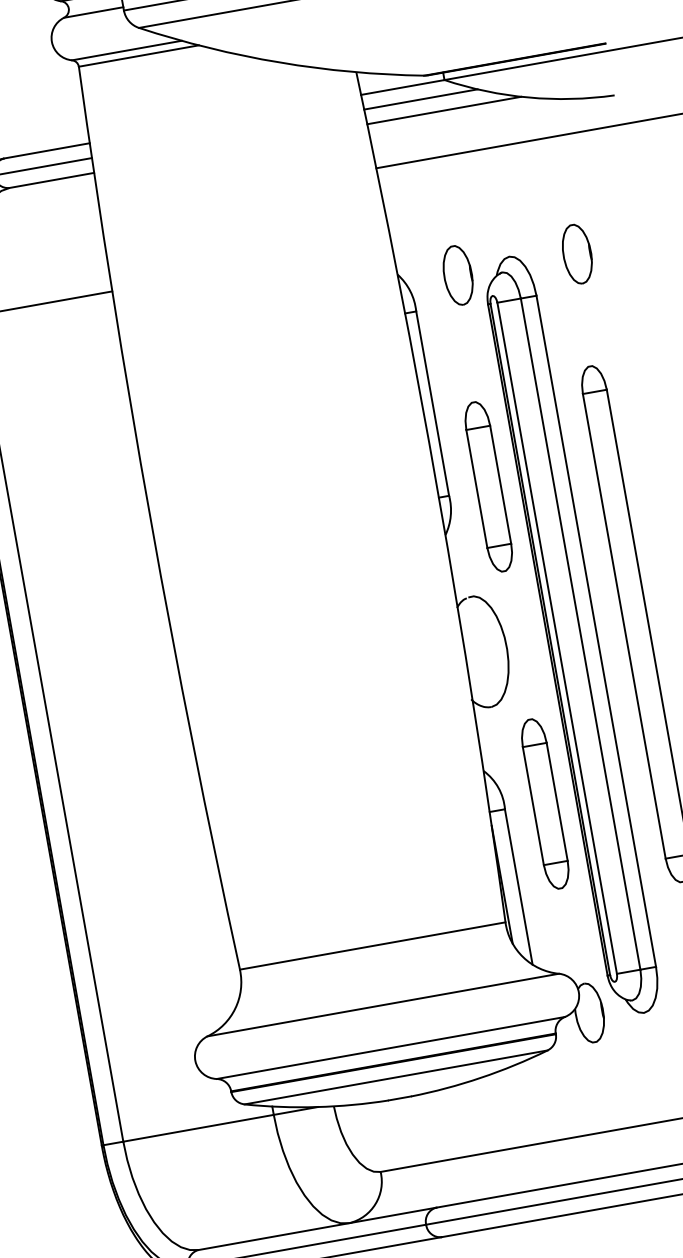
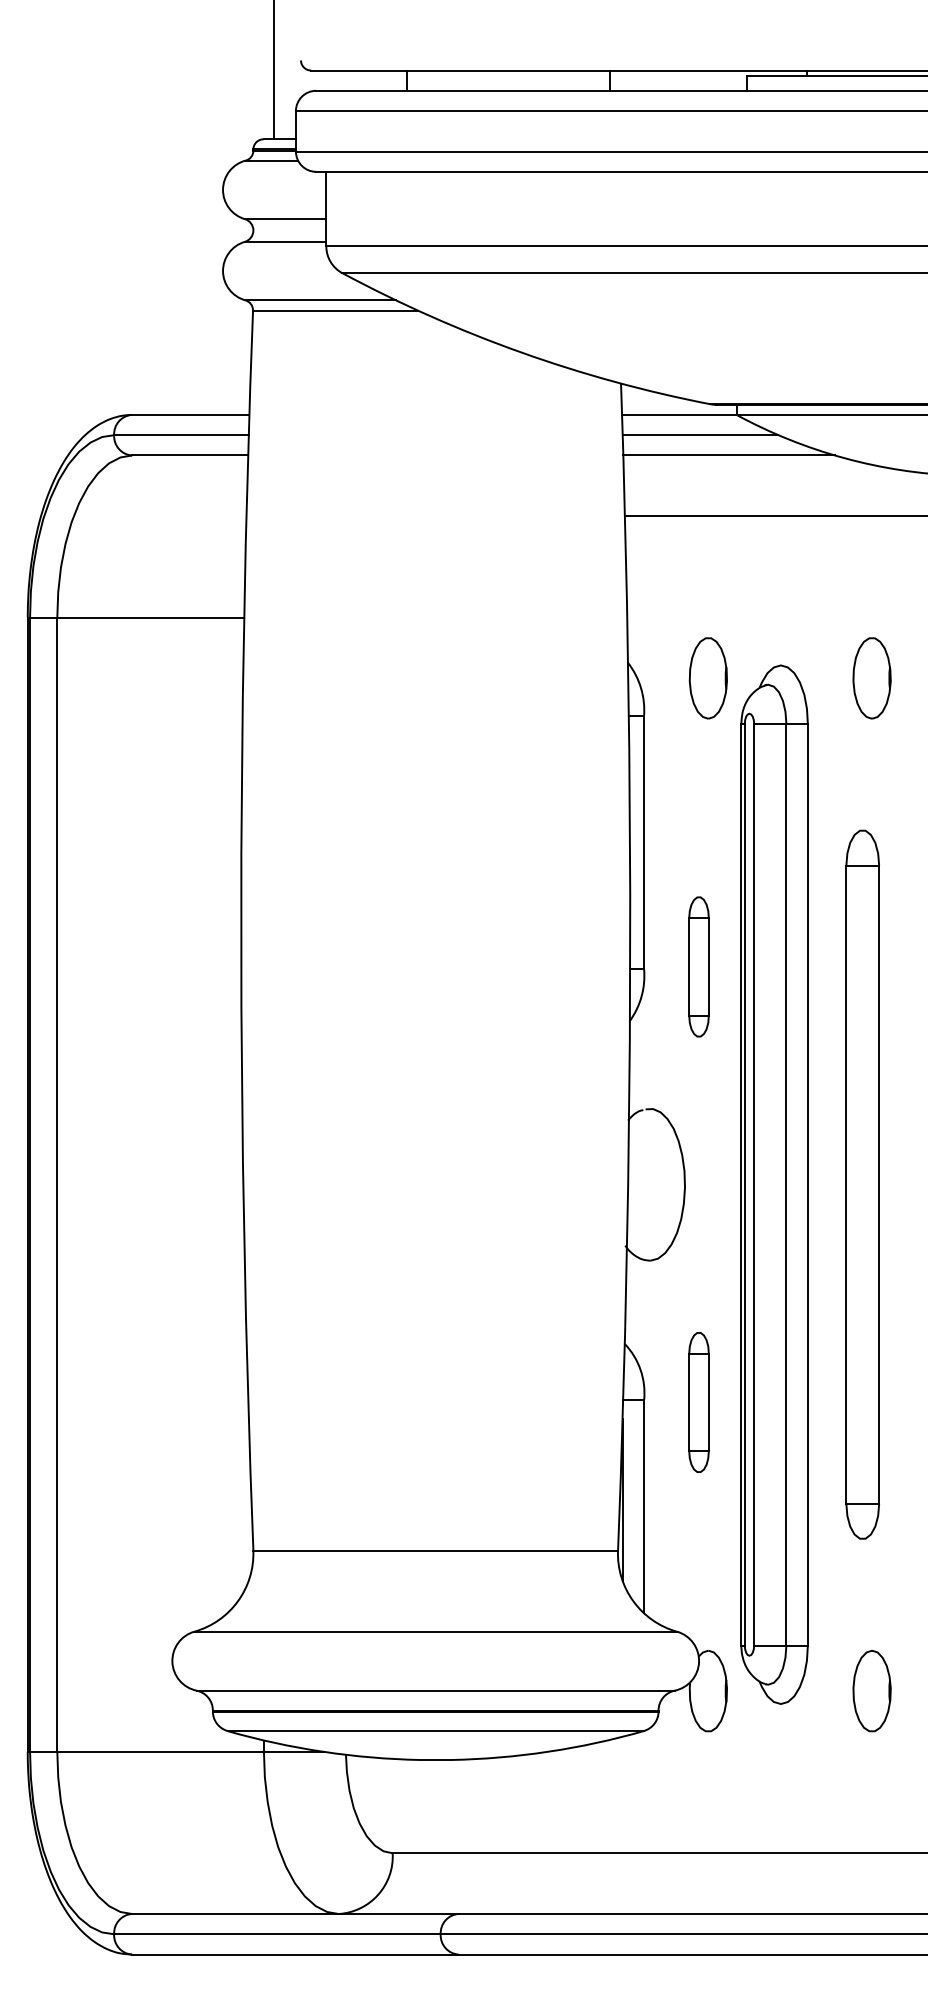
part: (488, 486) -> (698, 966), size x0.6
part: (544, 804) -> (698, 1402), size x0.6

